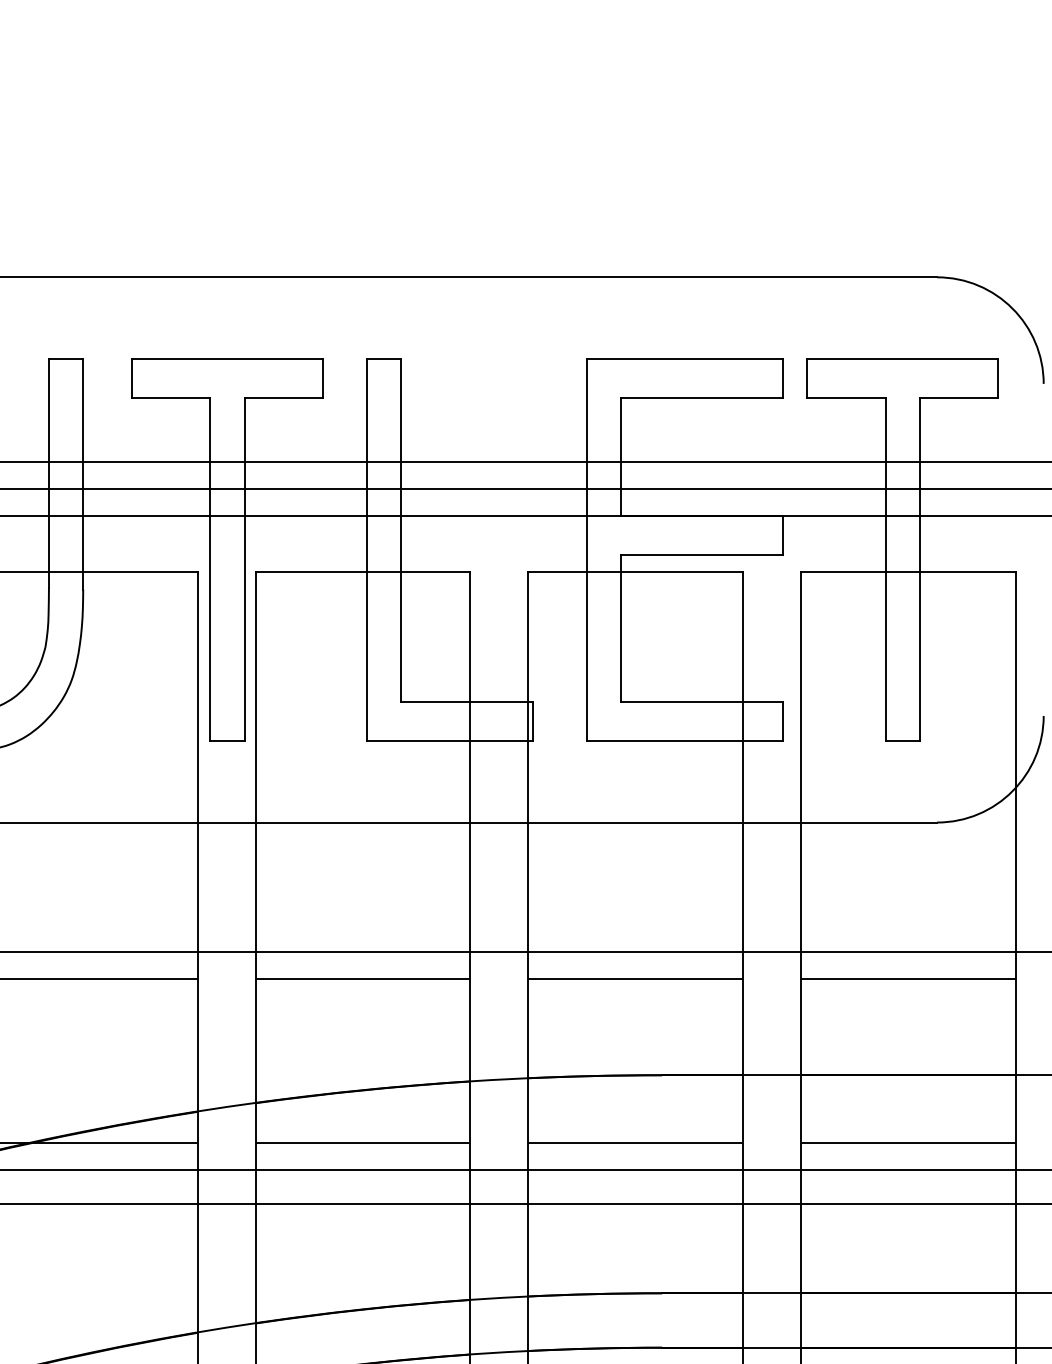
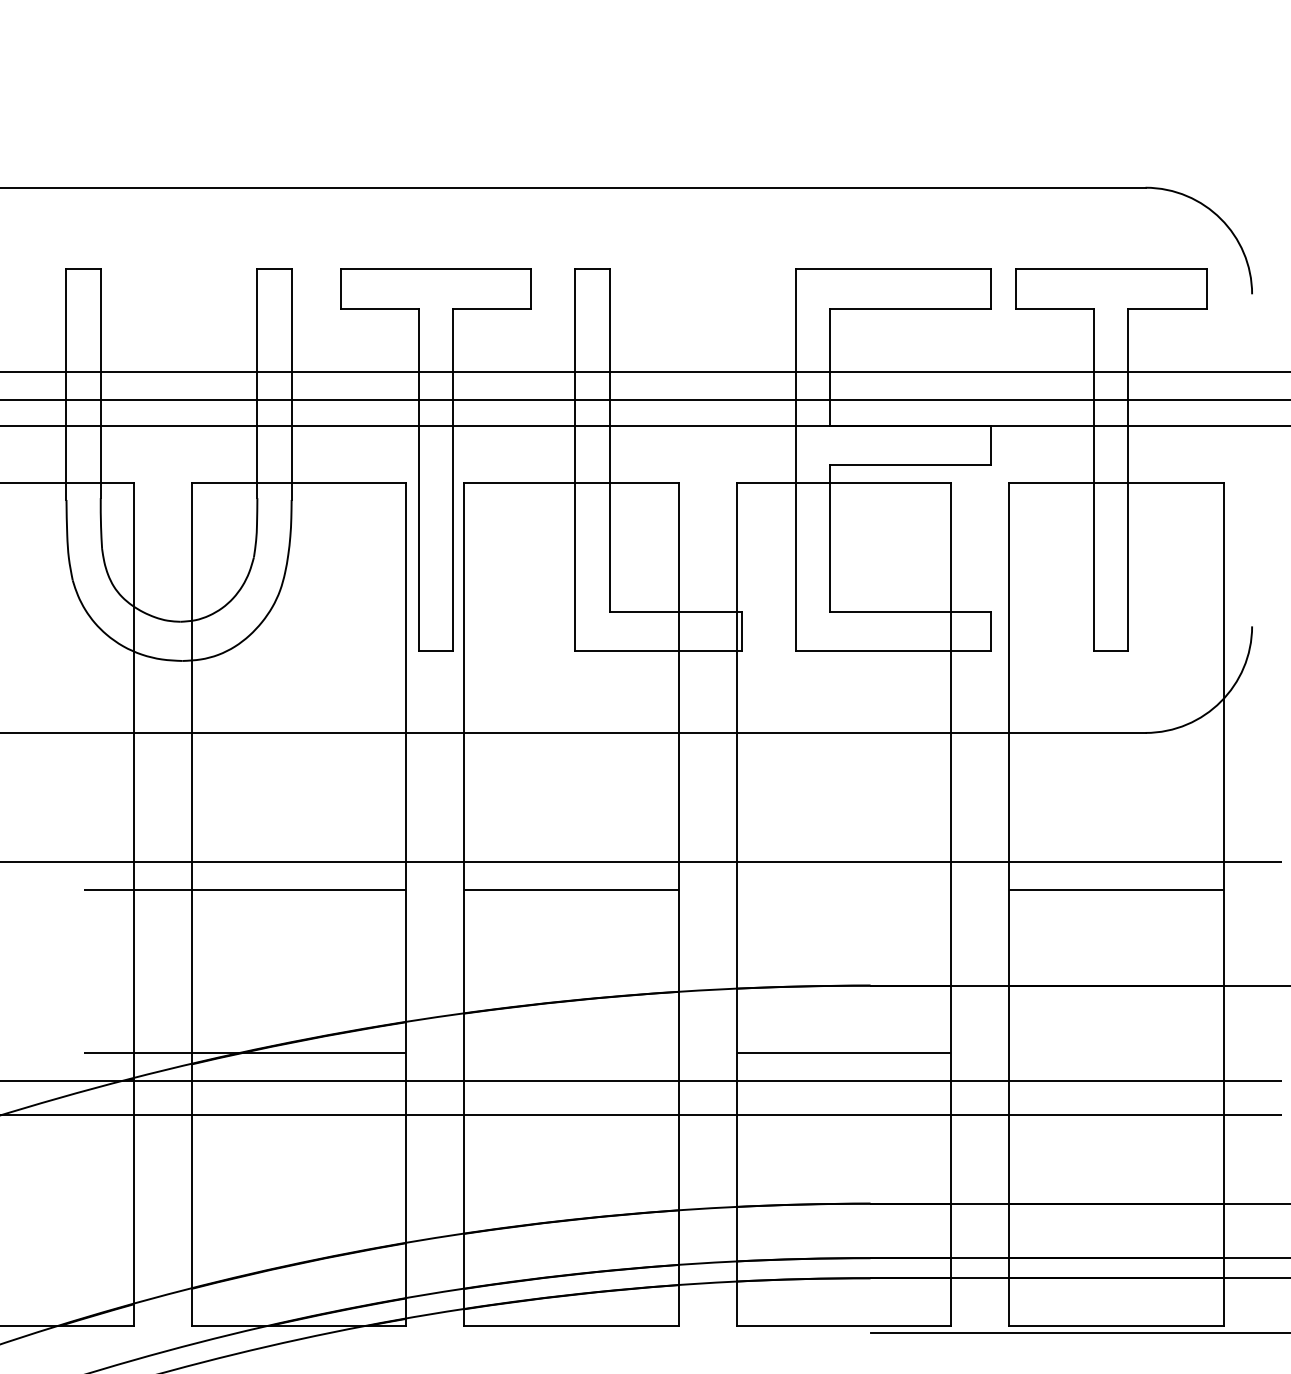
line: (635, 979) -> (843, 889), removed
line: (363, 1143) -> (571, 1053), removed
line: (908, 1143) -> (1116, 1053), removed

